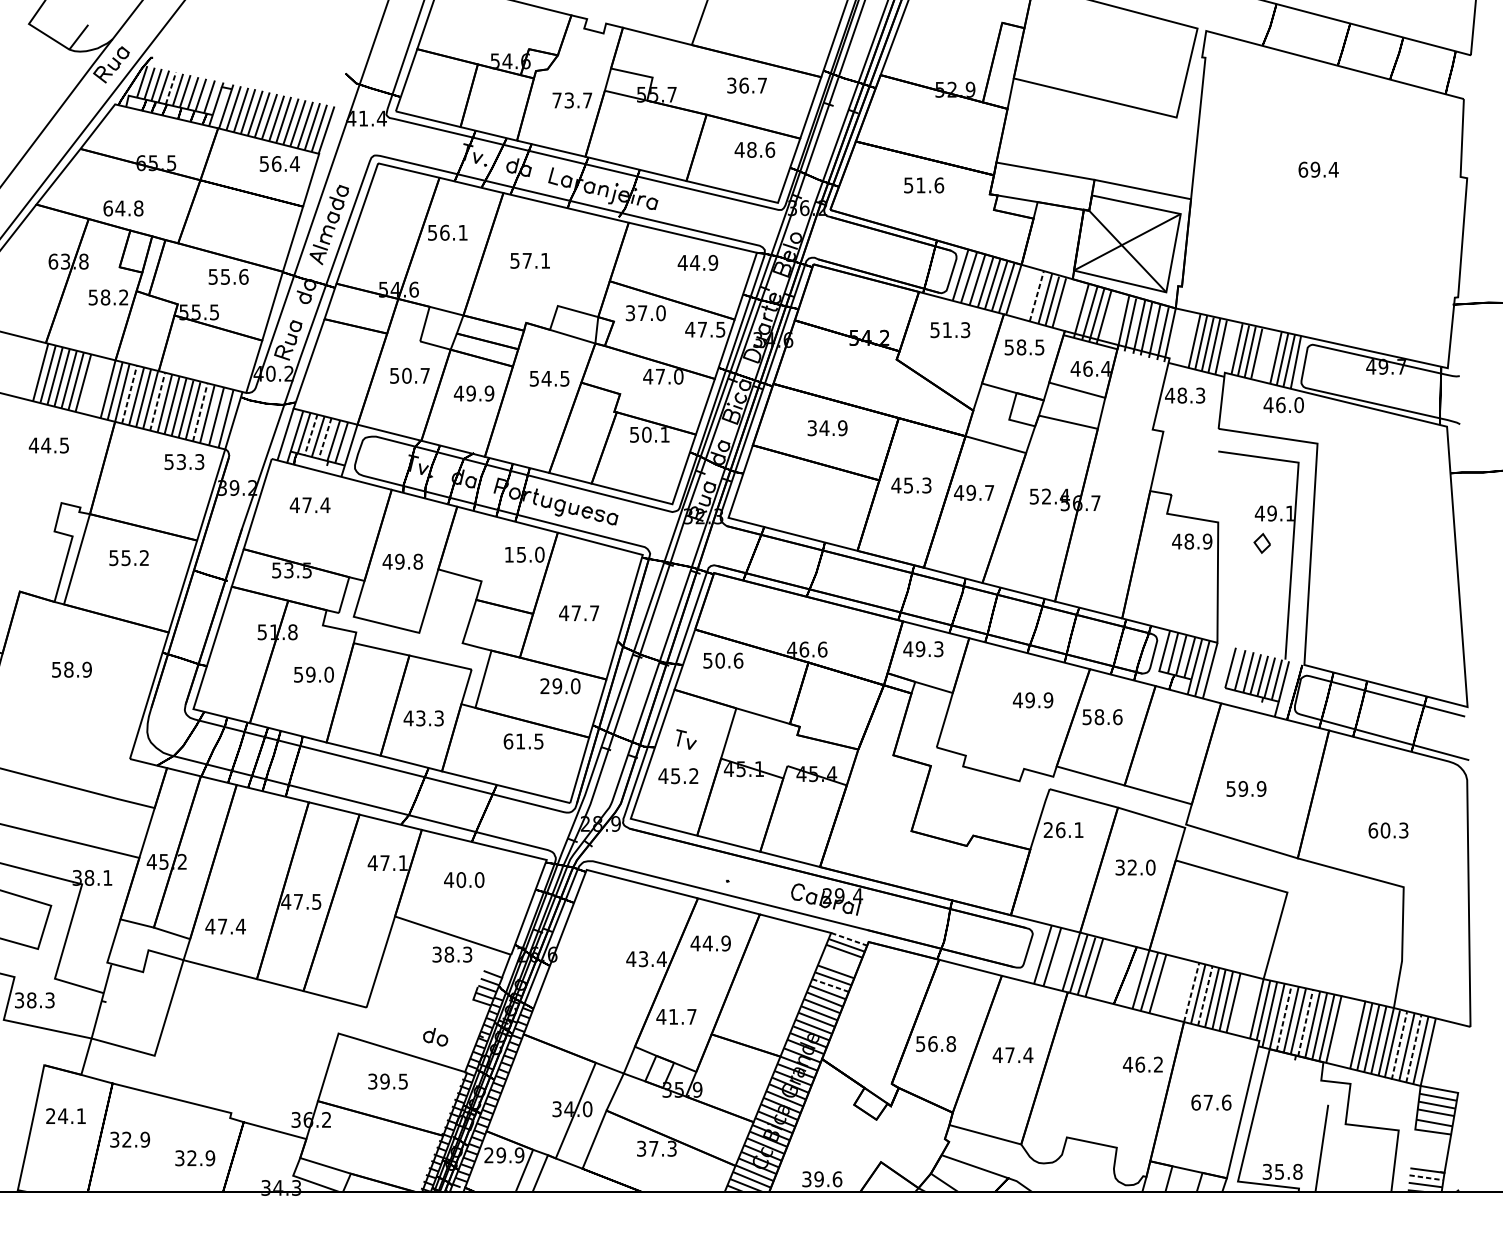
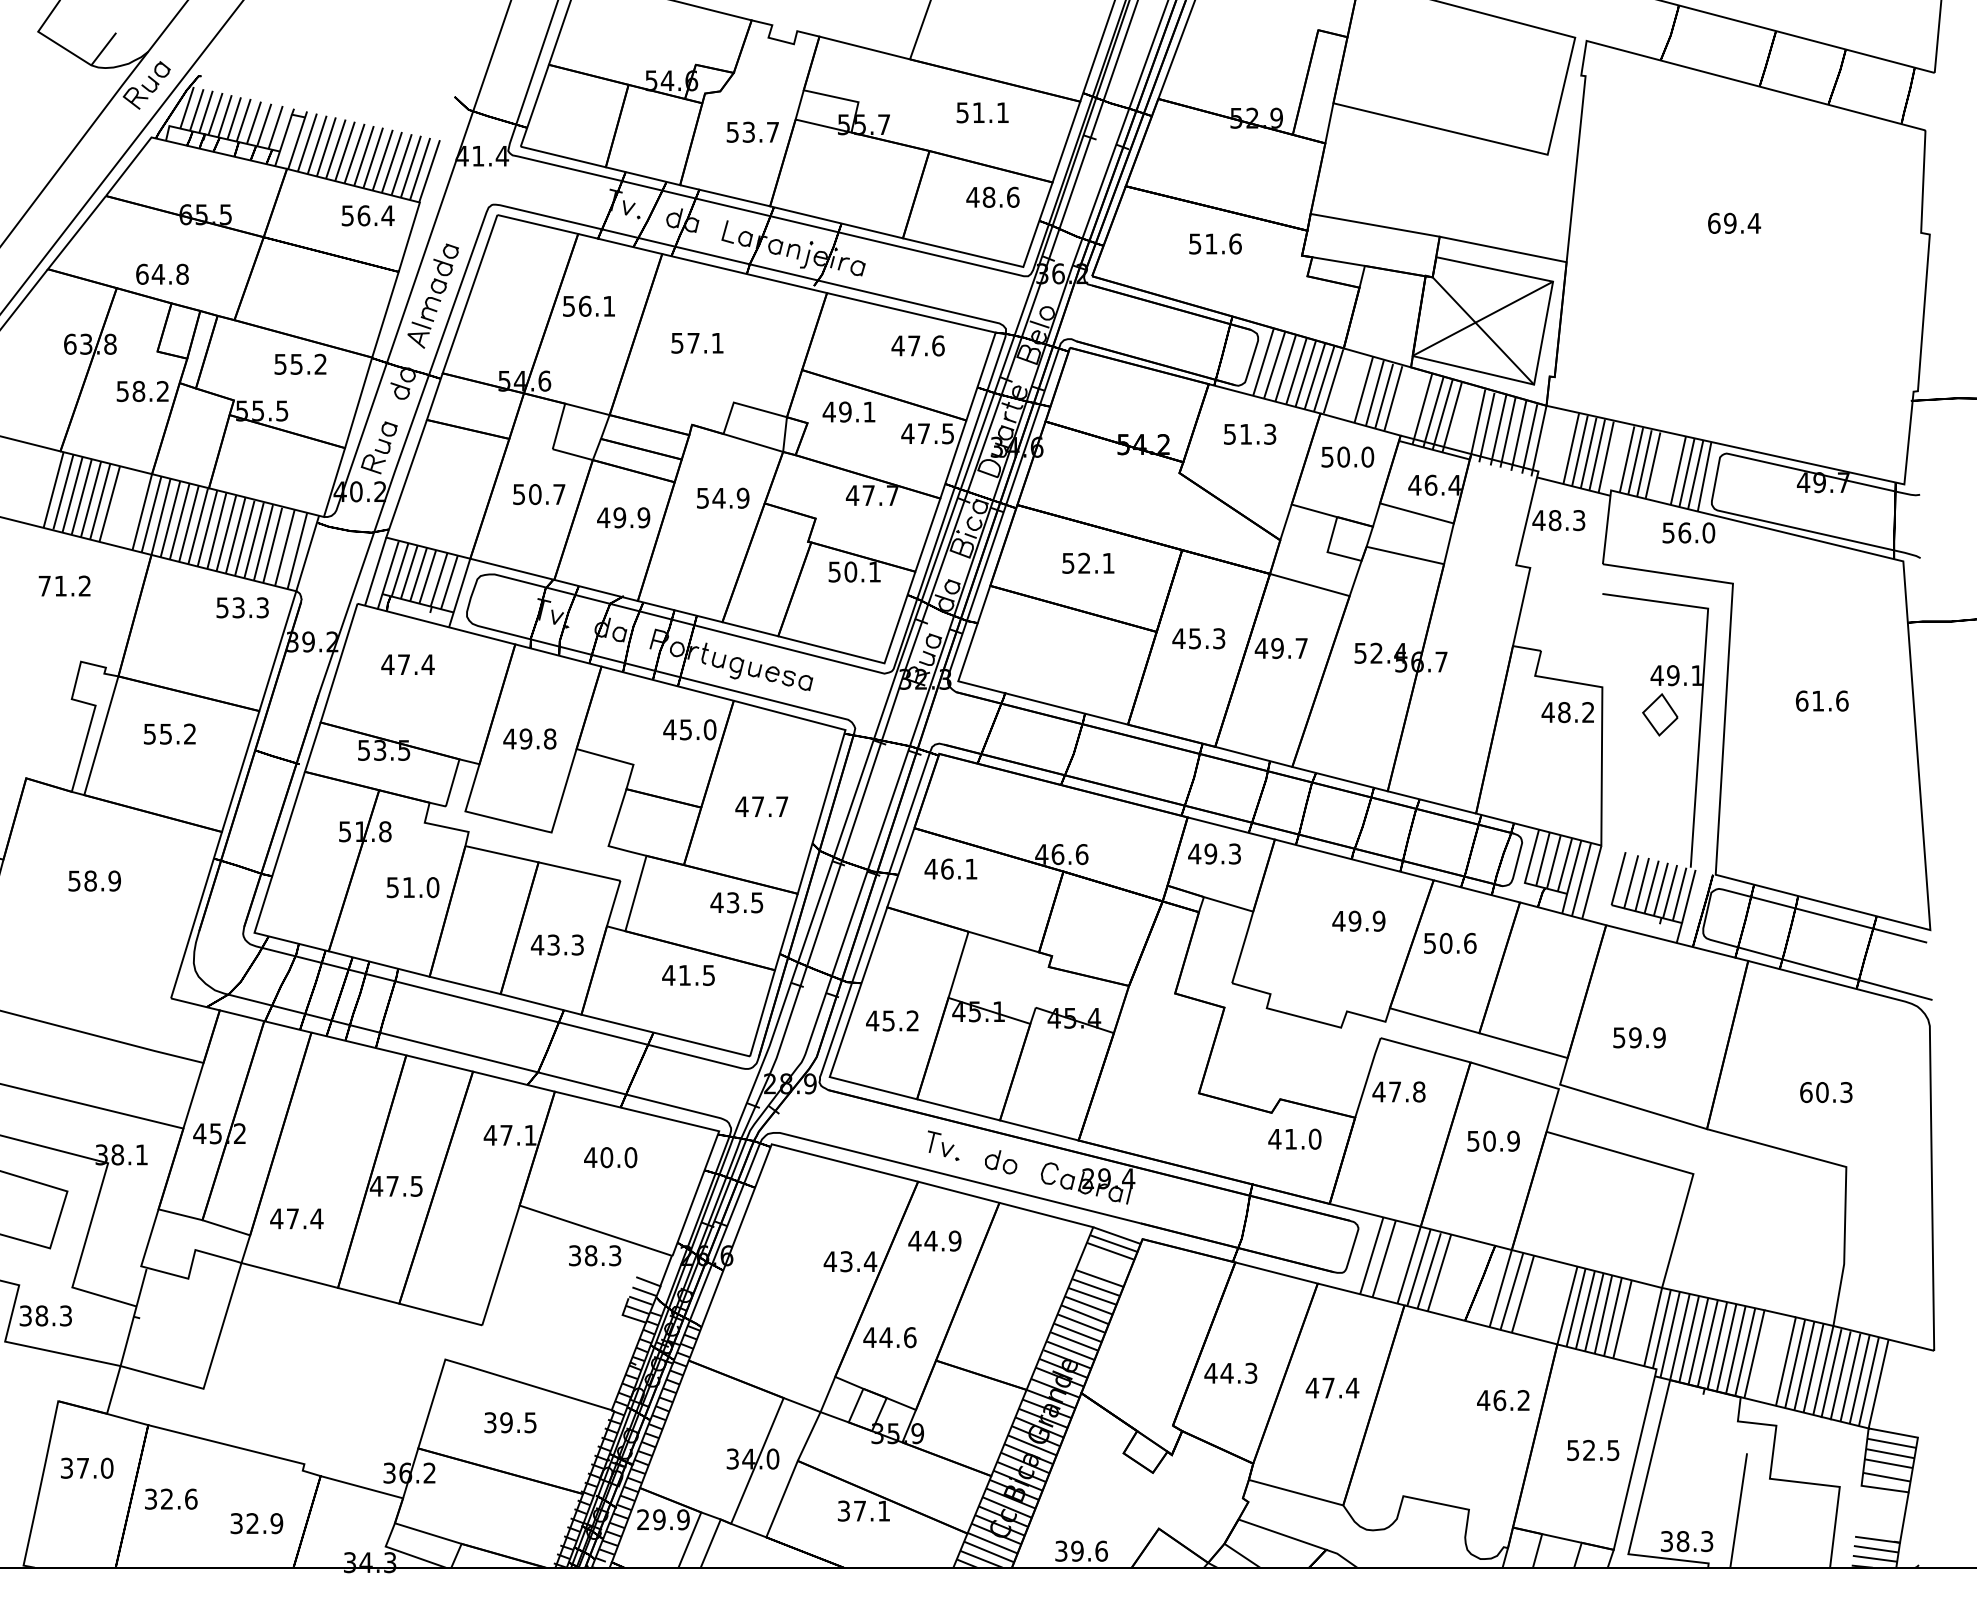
text: (746, 85) -> (982, 112), 36.7 -> 51.1
line: (171, 87) -> (225, 115), dashed -> solid
text: (556, 100) -> (732, 132), 73.7 -> 53.7
text: (703, 262) -> (925, 345), 44.9 -> 47.6
text: (243, 276) -> (320, 363), 55.6 -> 55.2
line: (1036, 296) -> (1363, 389), dashed -> solid
text: (645, 312) -> (848, 411), 37.0 -> 49.1
text: (1030, 346) -> (1355, 456), 58.5 -> 50.0
text: (678, 376) -> (892, 495), 47.0 -> 47.7
text: (564, 378) -> (742, 497), 54.5 -> 54.9
line: (129, 394) -> (170, 518), dashed -> solid
line: (157, 401) -> (207, 528), dashed -> solid
text: (1268, 404) -> (1668, 532), 46.0 -> 56.0
line: (200, 412) -> (263, 542), dashed -> solid
text: (827, 427) -> (1088, 562), 34.9 -> 52.1
line: (311, 435) -> (409, 572), dashed -> solid
line: (324, 438) -> (427, 577), dashed -> solid
text: (48, 445) -> (64, 585), 44.5 -> 71.2
part: (1385, 532) -> (1822, 700), added
text: (1207, 541) -> (1588, 712), 48.9 -> 48.2
part: (1262, 543) -> (1660, 714), size x1.67
text: (508, 554) -> (669, 729), 15.0 -> 45.0
text: (722, 660) -> (950, 868), 50.6 -> 46.1
text: (310, 674) -> (408, 887), 59.0 -> 51.0
text: (559, 686) -> (736, 902), 29.0 -> 43.5
text: (1098, 717) -> (1445, 943), 58.6 -> 50.6
part: (686, 739) -> (940, 1143), moved
text: (508, 740) -> (668, 974), 61.5 -> 41.5
text: (1063, 829) -> (1398, 1091), 26.1 -> 47.8
part: (984, 865) -> (1294, 1138), added
text: (1135, 867) -> (1493, 1140), 32.0 -> 50.9
line: (849, 939) -> (1117, 1235), dashed -> solid
line: (830, 985) -> (1092, 1296), dashed -> solid
line: (1191, 992) -> (1567, 1305), dashed -> solid
line: (1205, 995) -> (1585, 1309), dashed -> solid
text: (682, 1016) -> (897, 1337), 41.7 -> 44.6
line: (1284, 1017) -> (1689, 1338), dashed -> solid
line: (1305, 1022) -> (1717, 1345), dashed -> solid
part: (435, 1037) -> (1001, 1162), moved
text: (935, 1043) -> (1230, 1372), 56.8 -> 44.3
line: (1399, 1045) -> (1840, 1375), dashed -> solid
line: (1413, 1048) -> (1859, 1379), dashed -> solid
text: (1211, 1101) -> (1593, 1449), 67.6 -> 52.5
text: (66, 1115) -> (87, 1467), 24.1 -> 37.0
text: (144, 1139) -> (190, 1498), 32.9 -> 32.6
text: (672, 1148) -> (884, 1510), 37.3 -> 37.1
text: (1288, 1171) -> (1694, 1541), 35.8 -> 38.3
line: (1426, 1177) -> (1876, 1549), dashed -> solid

